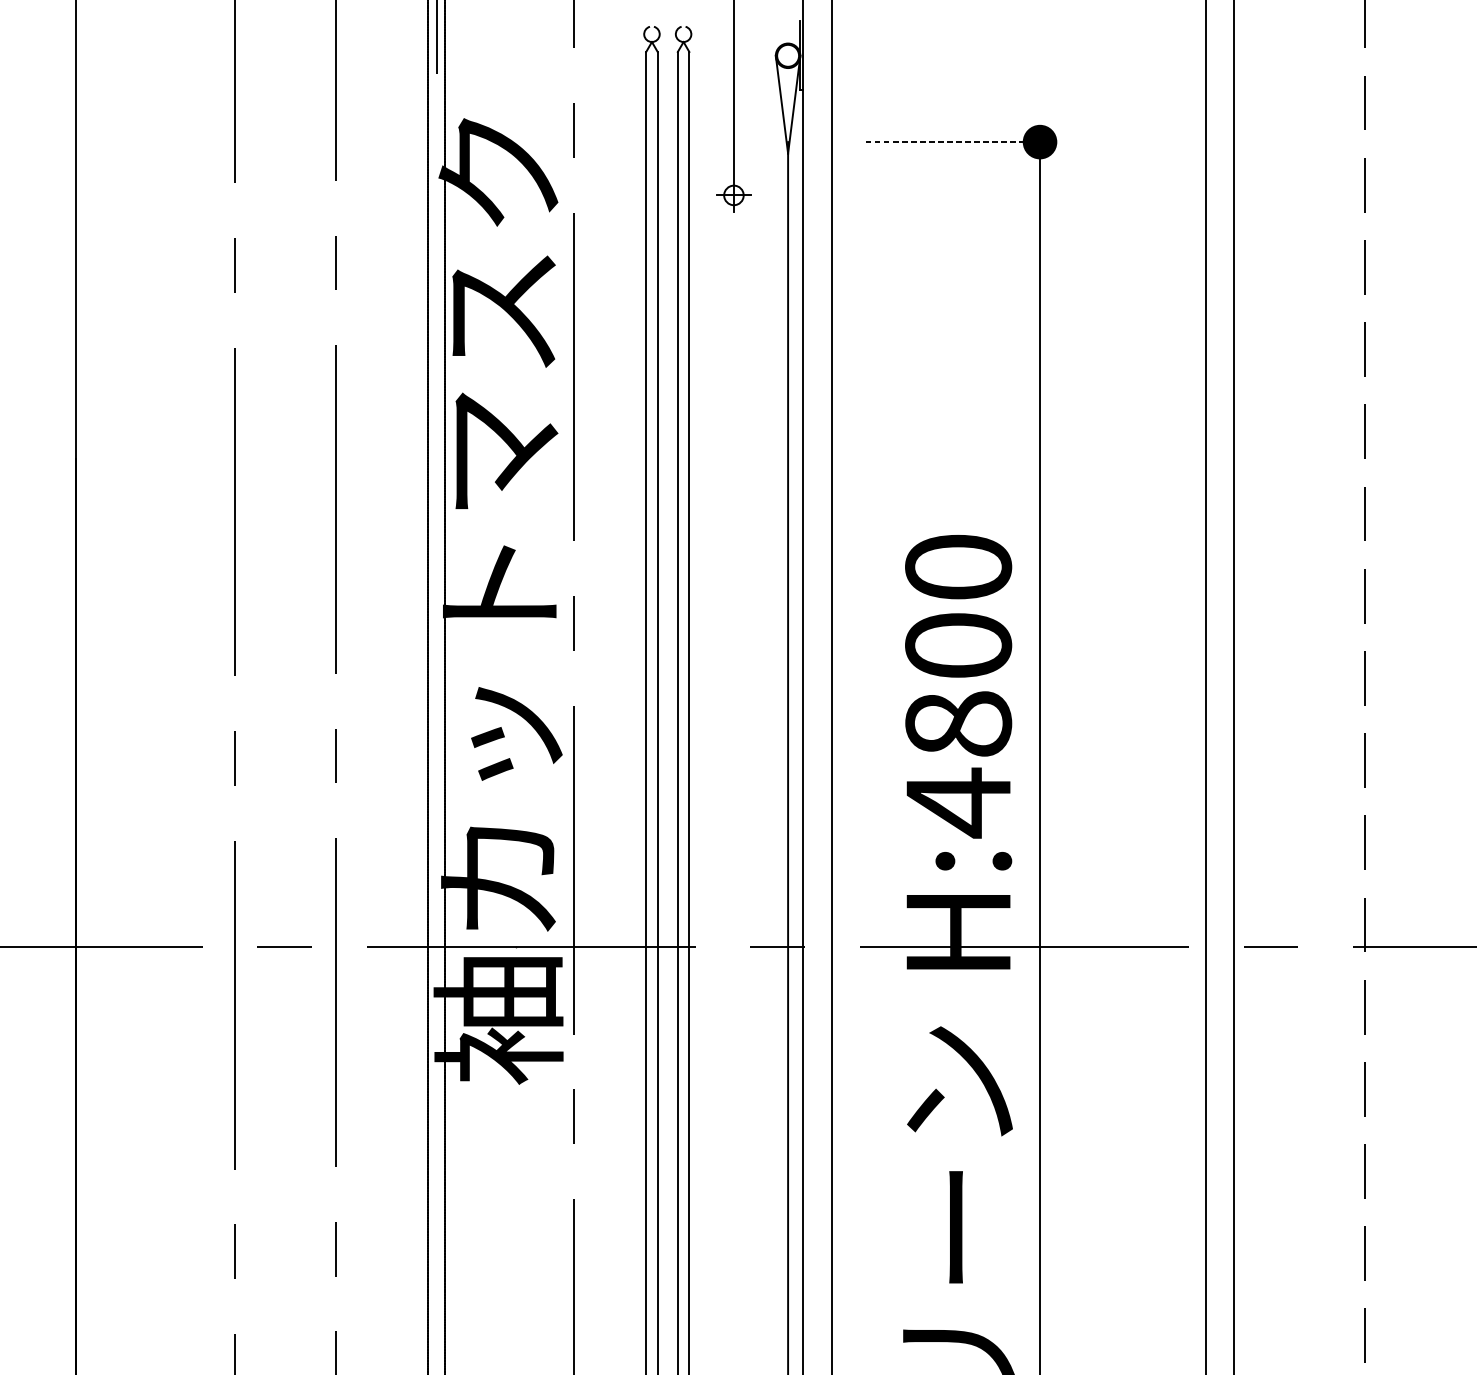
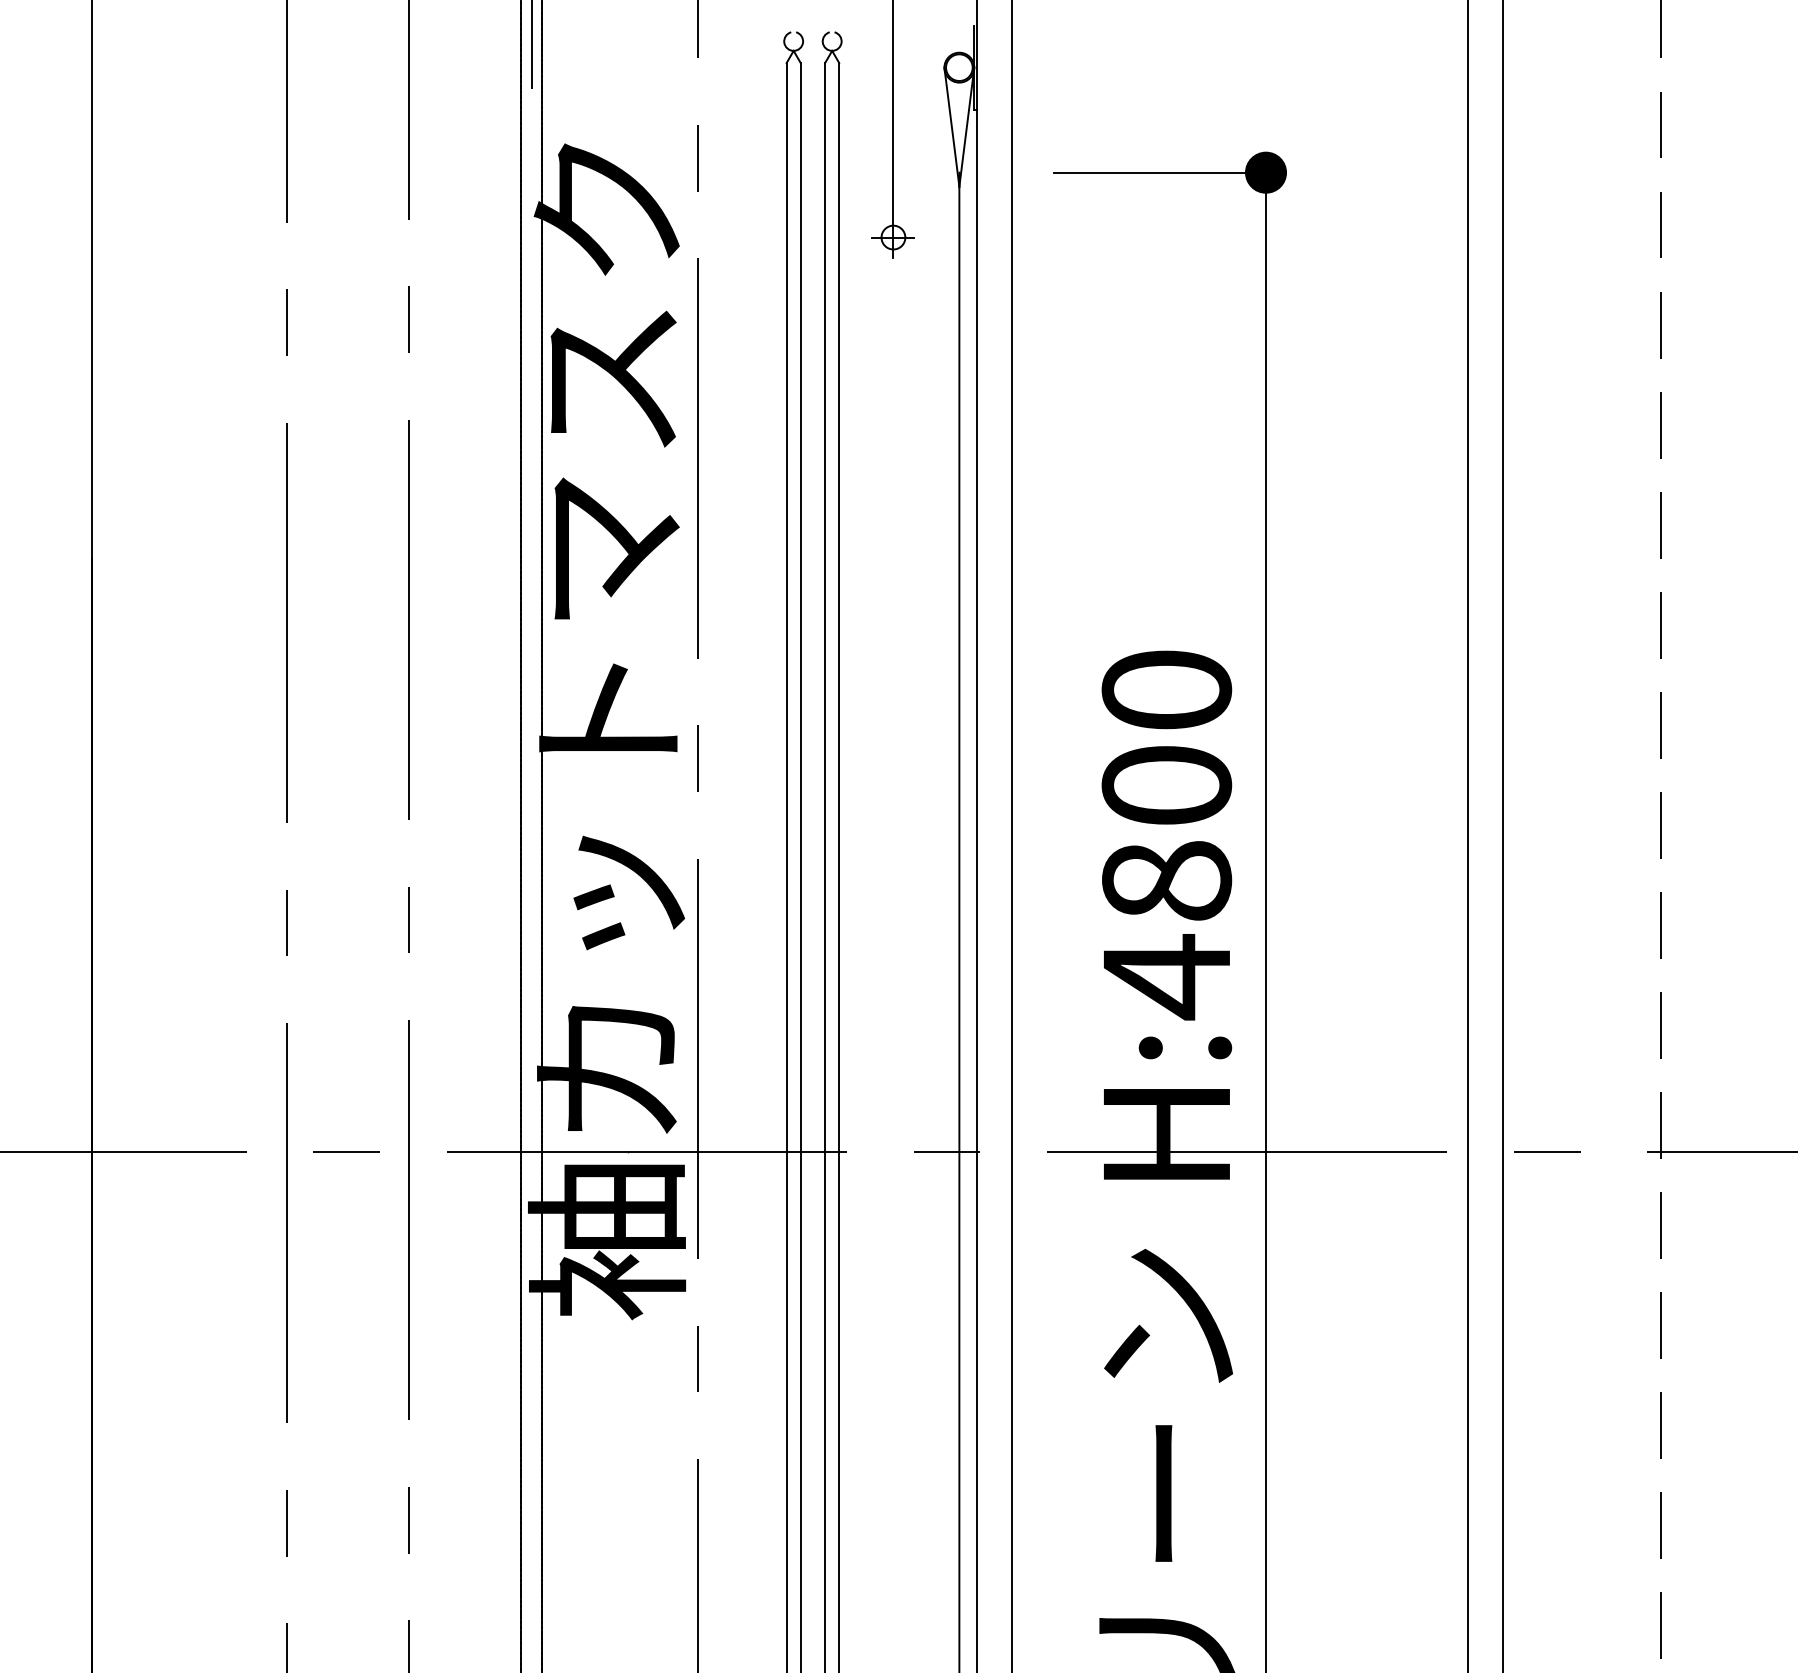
line: (953, 141) -> (1160, 172), dashed -> solid

